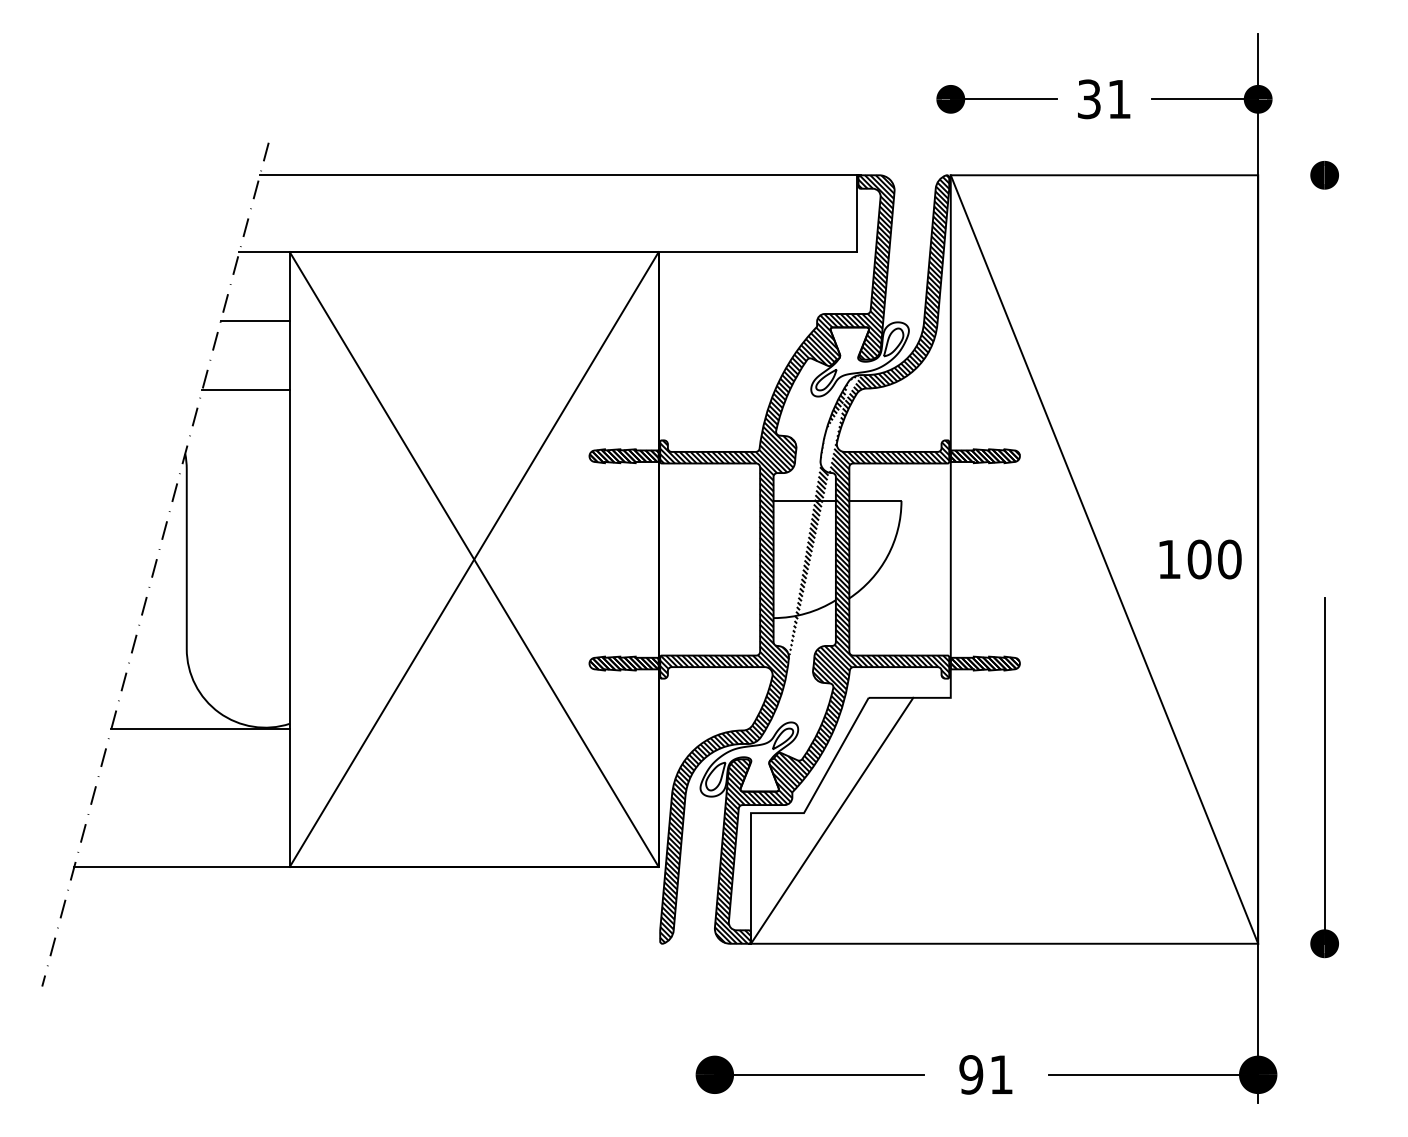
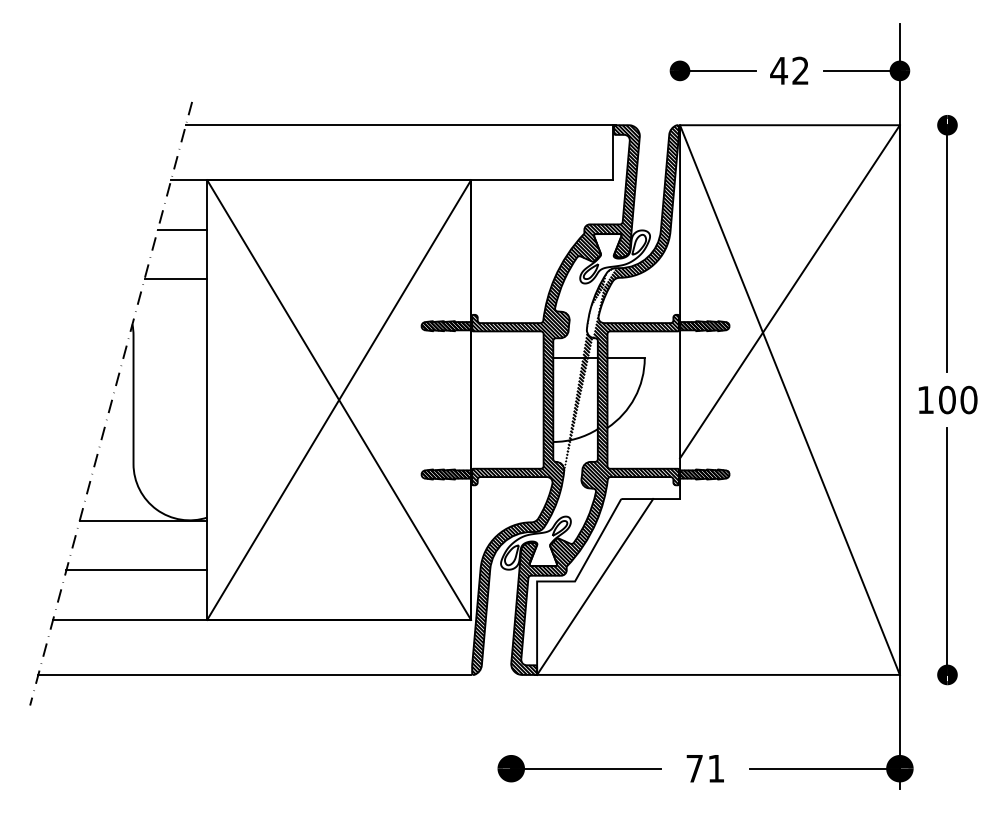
text: (1103, 99) -> (789, 71), 31 -> 42
line: (1324, 347) -> (947, 248), added
line: (1104, 408) -> (789, 292), added
text: (1200, 559) -> (948, 400), moved
line: (190, 797) -> (136, 570), added
line: (355, 943) -> (254, 674), added
text: (971, 1074) -> (694, 768), 91 -> 71

